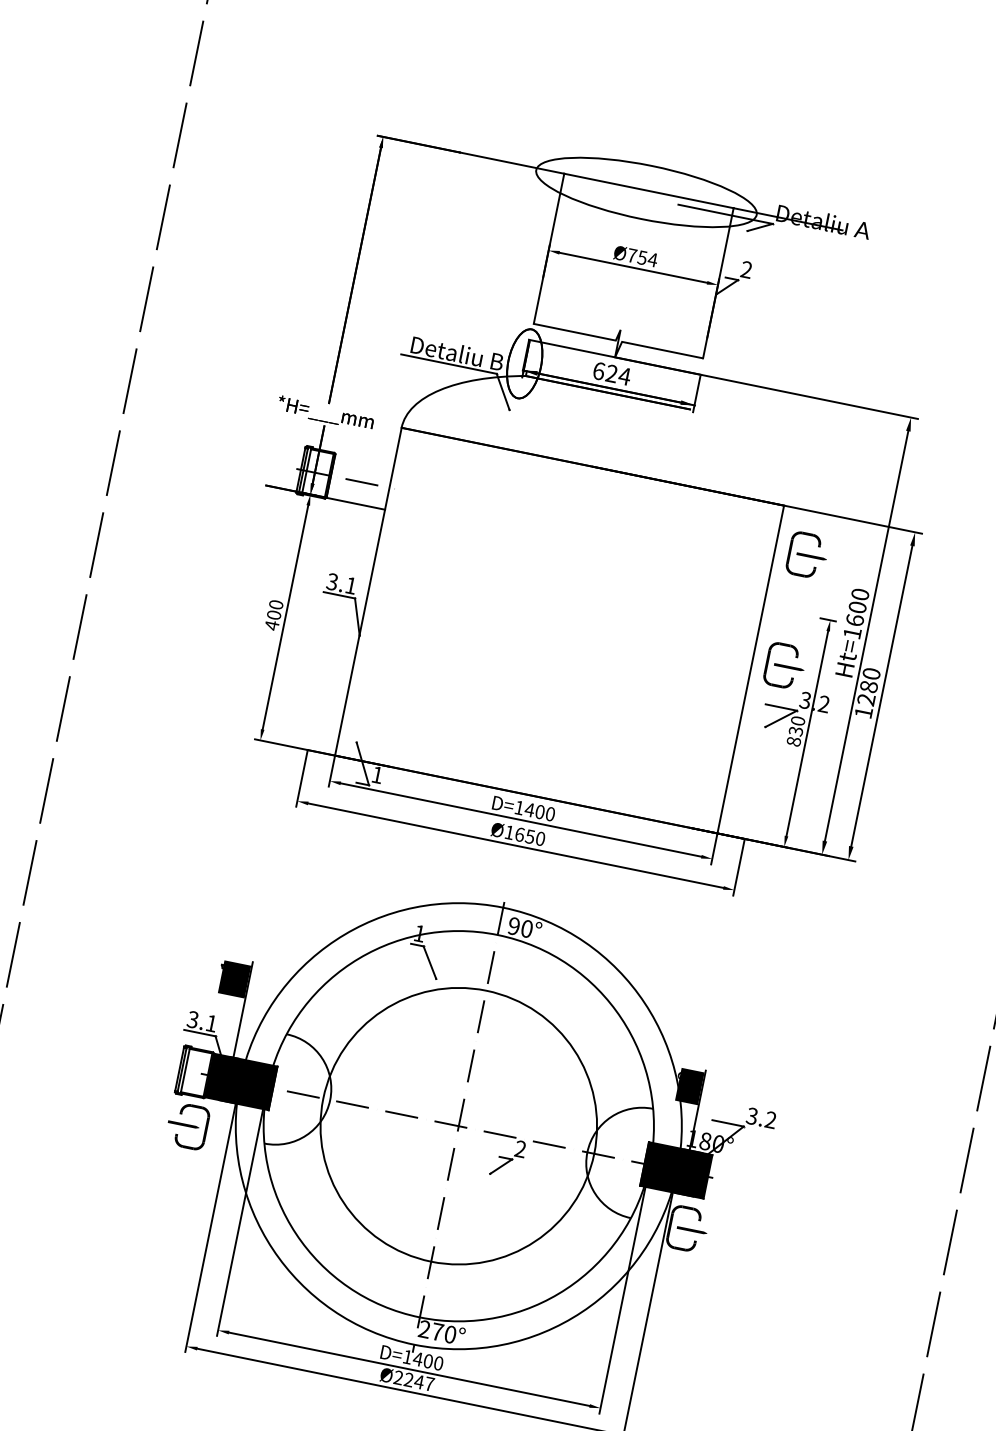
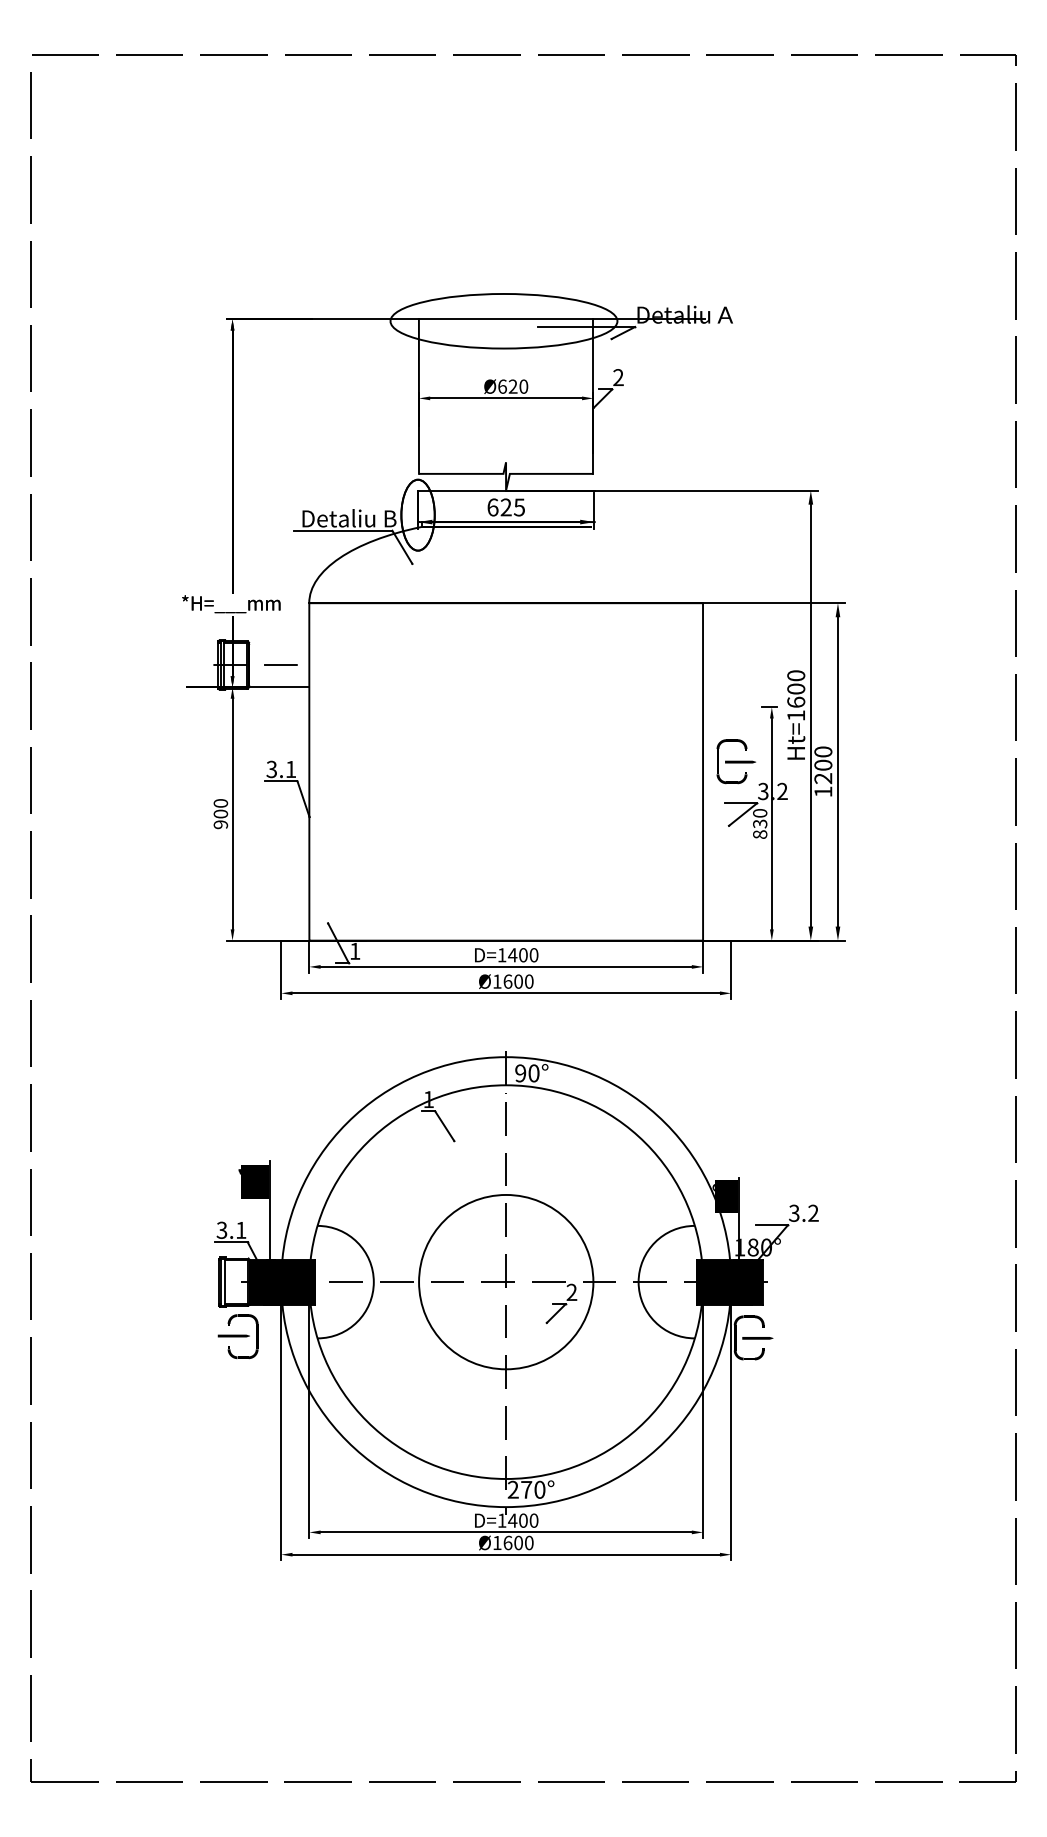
text: (642, 257) -> (513, 386), Ø754 -> Ø620
text: (624, 376) -> (519, 507), 624 -> 625
part: (807, 555) -> (736, 647), removed
text: (271, 625) -> (220, 824), 400 -> 900
text: (869, 686) -> (823, 764), 1280 -> 1200
text: (530, 836) -> (518, 981), Ø1650 -> Ø1600
circle: (459, 1125) -> (506, 1281), size x0.62
text: (414, 1380) -> (513, 1542), Ø2247 -> Ø1600

